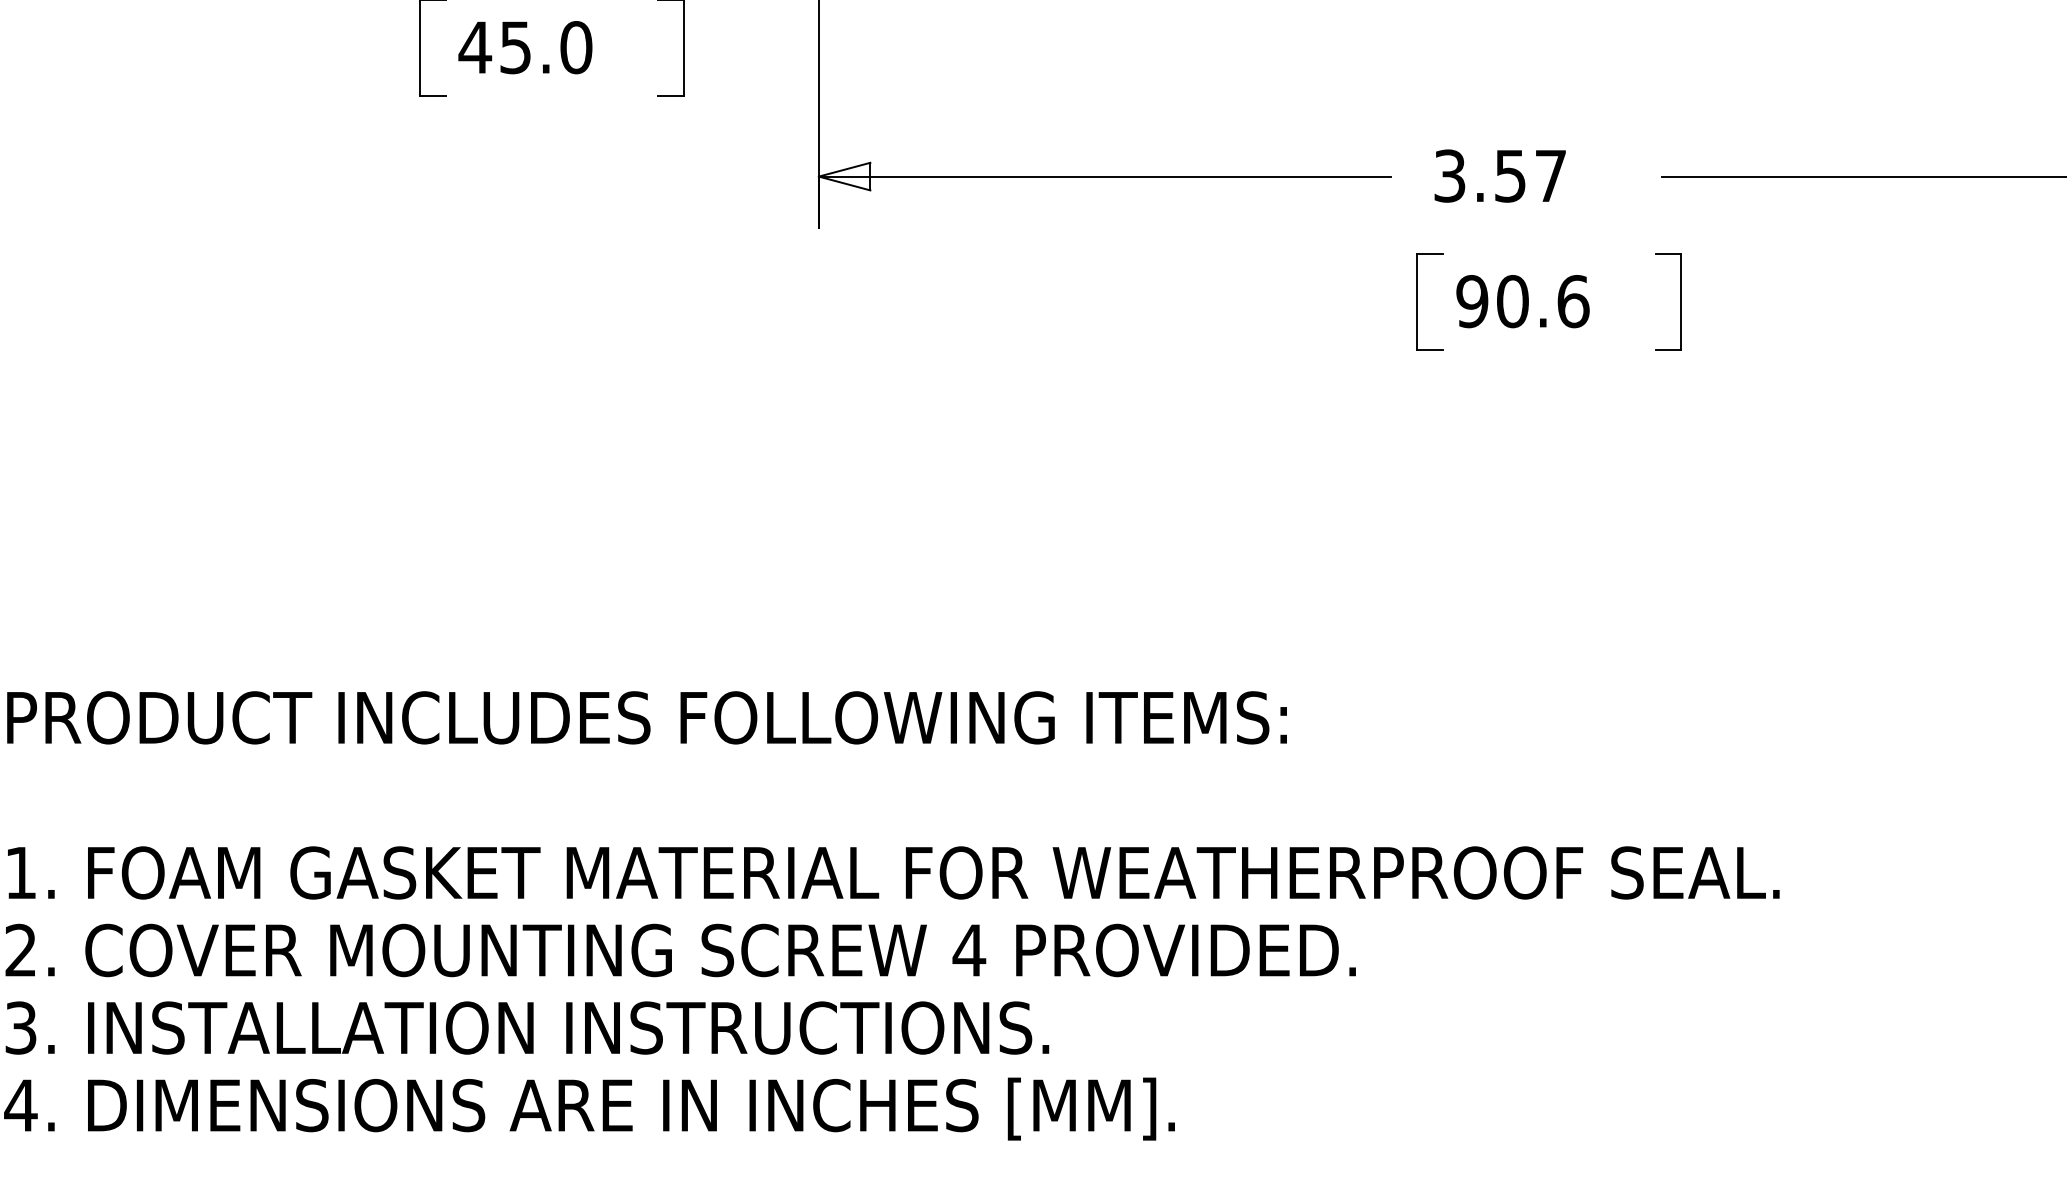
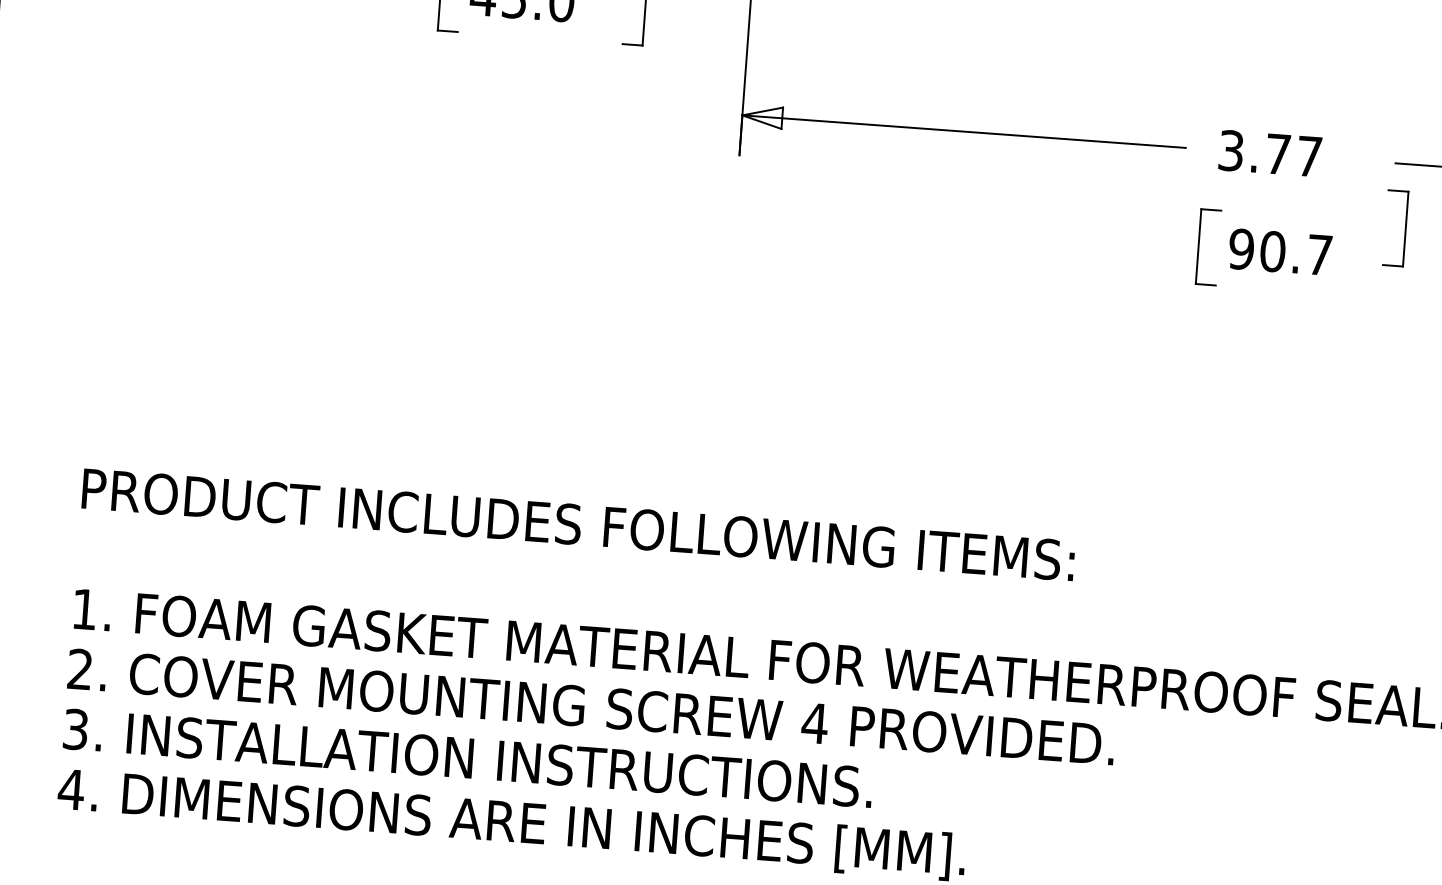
text: (1510, 176) -> (1278, 154), 3.57 -> 3.77
text: (1573, 301) -> (1319, 255), 90.6 -> 90.7
part: (1680, 301) -> (1405, 228), moved

